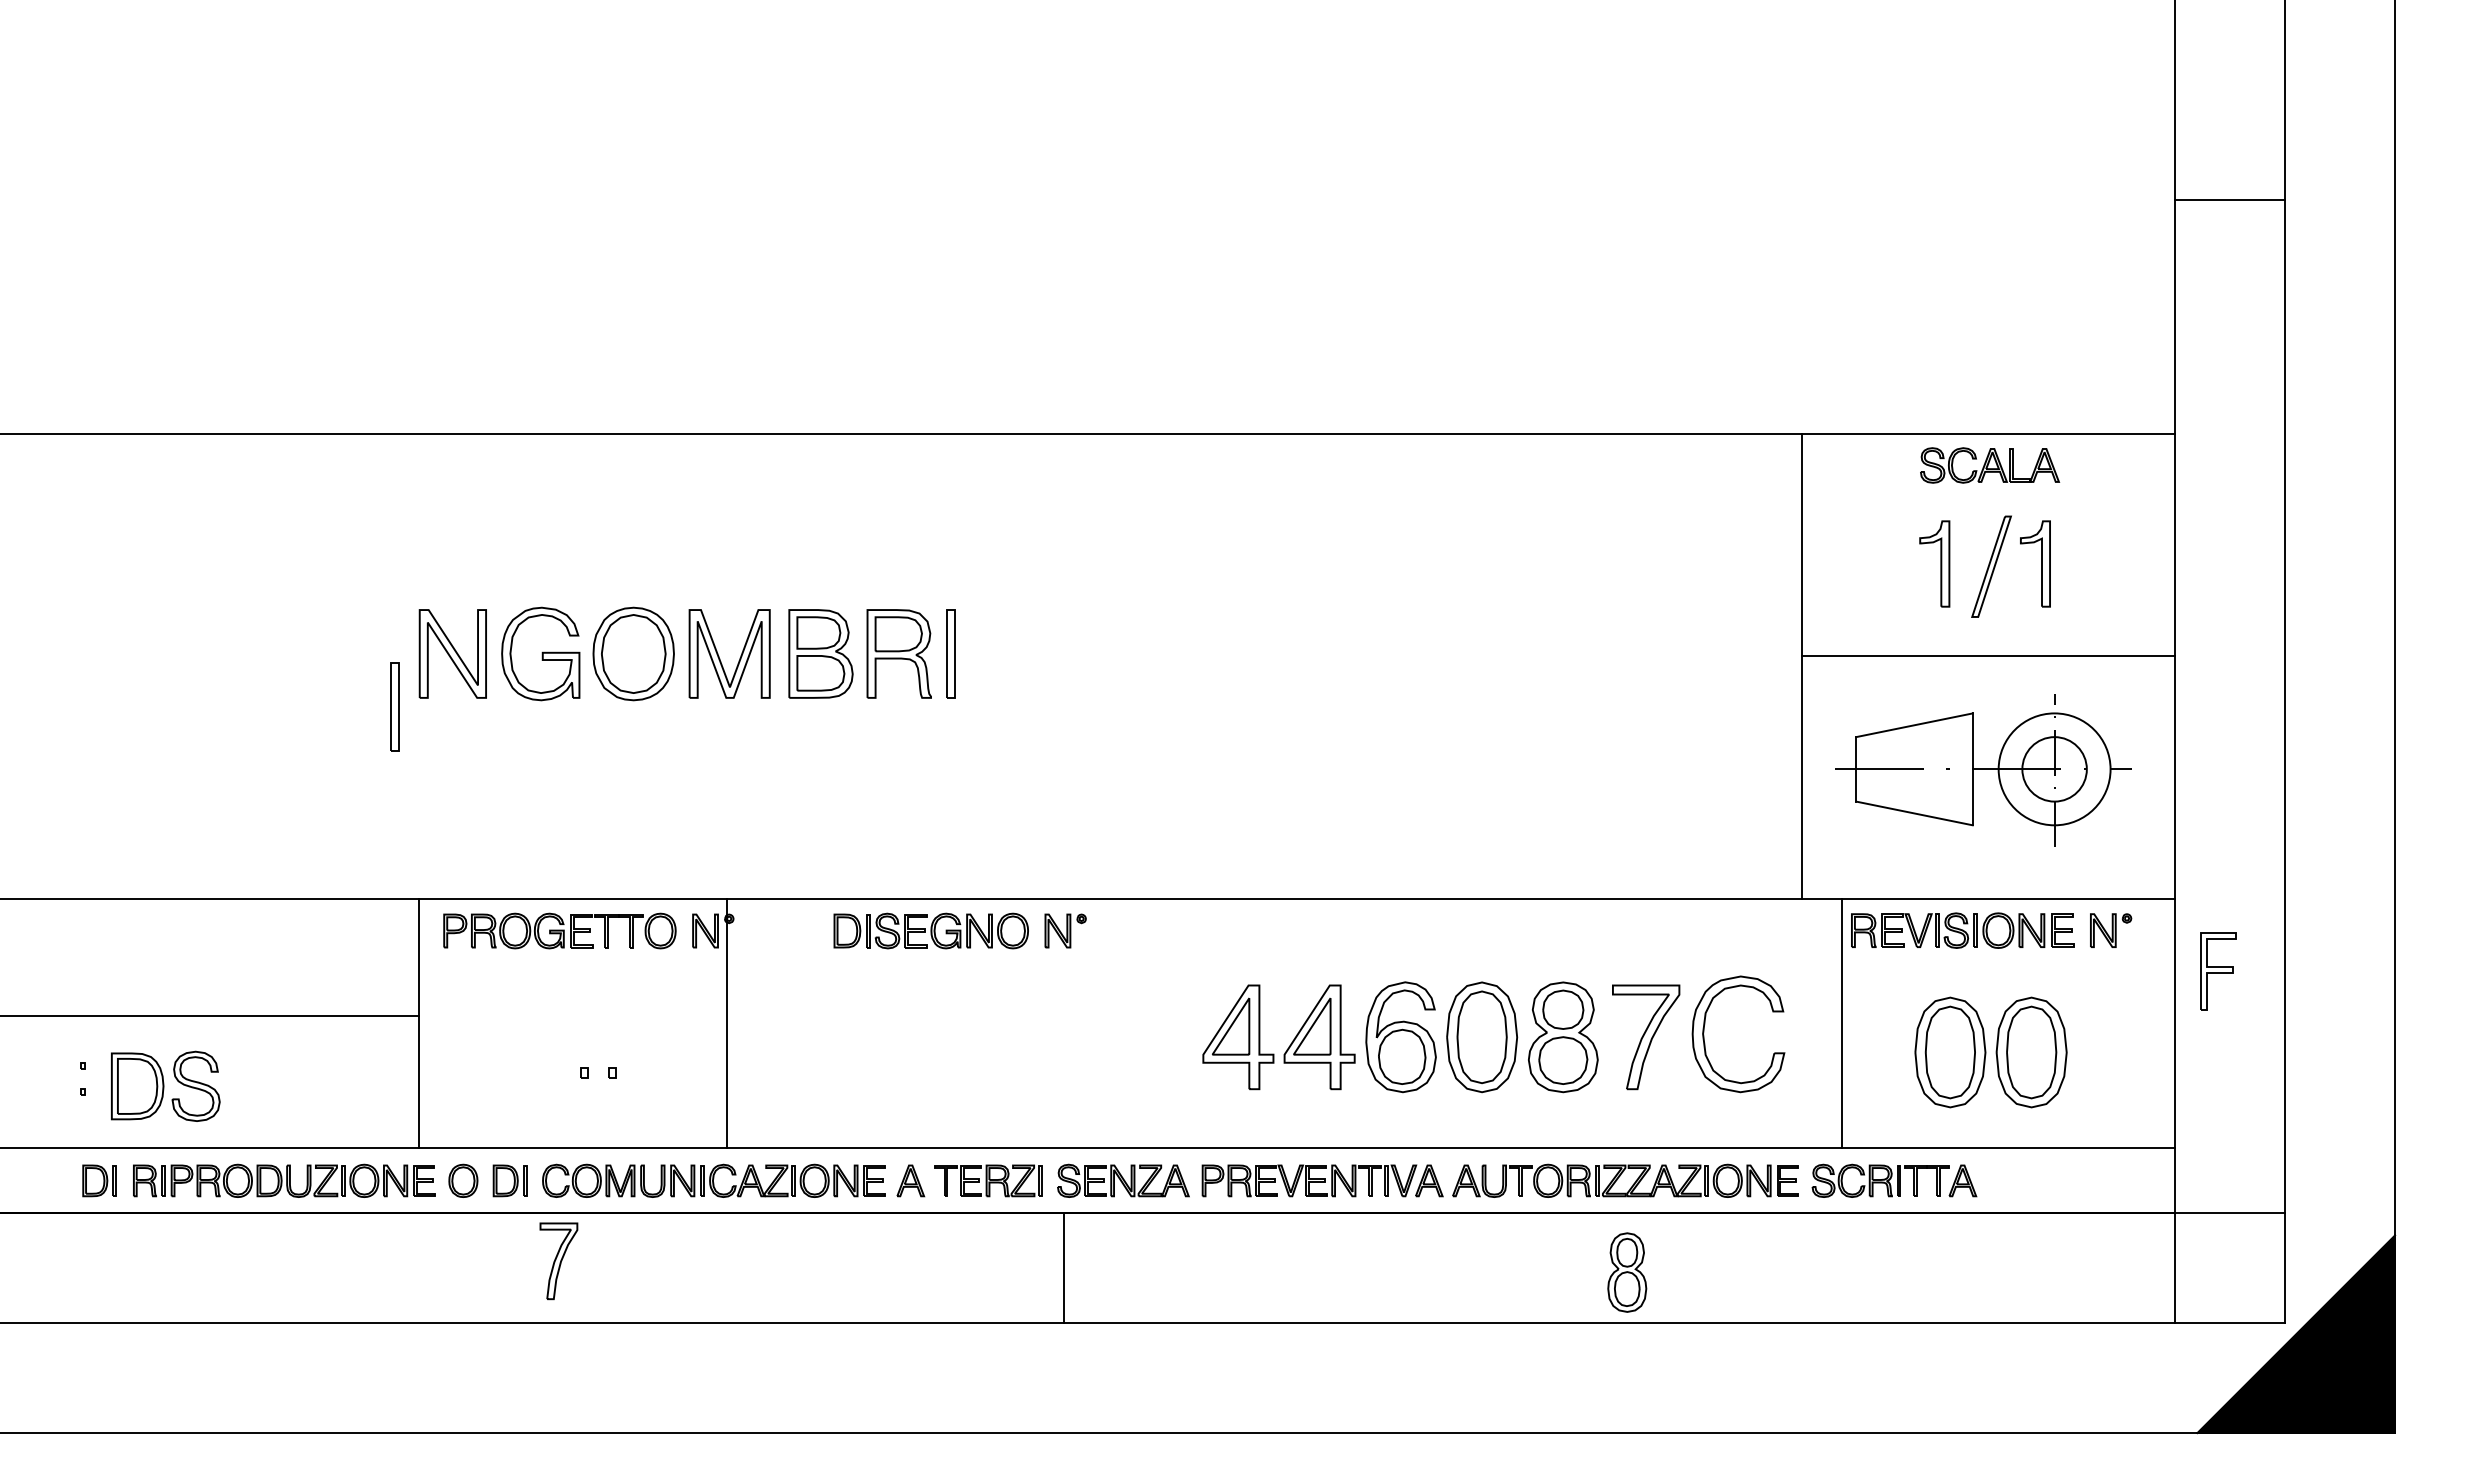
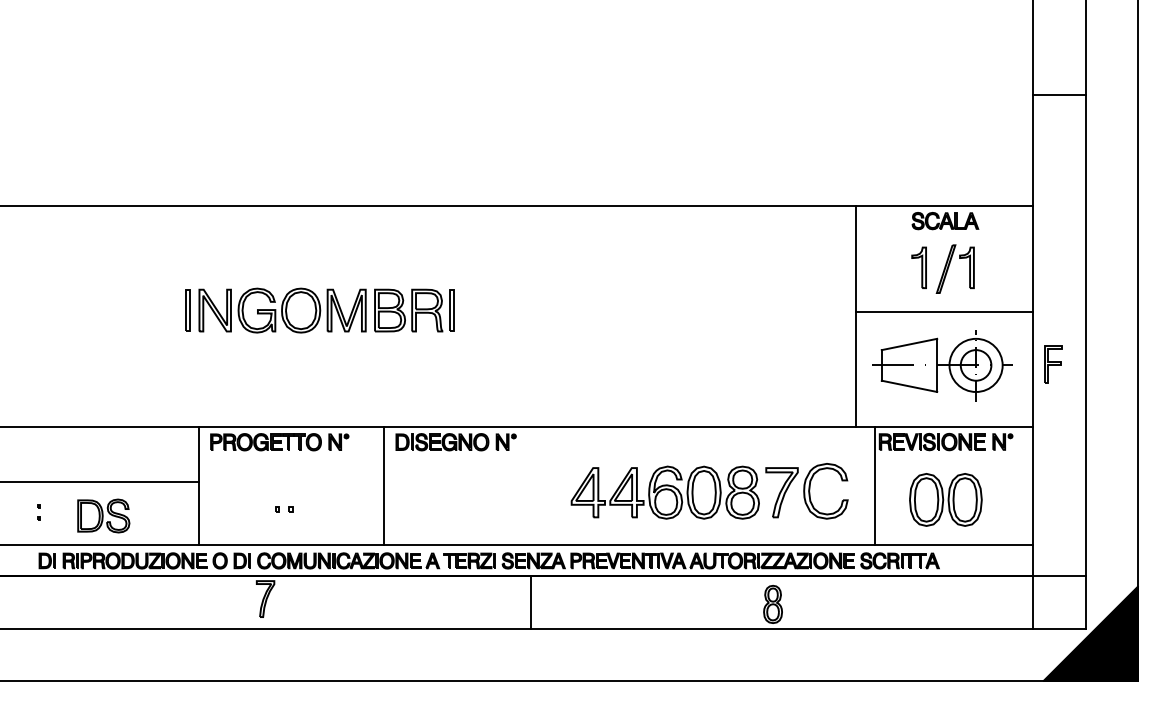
part: (394, 706) -> (187, 310), moved
part: (2217, 971) -> (1053, 364), moved
line: (727, 1024) -> (384, 486), moved
part: (165, 1085) -> (103, 515), moved
line: (1063, 1268) -> (531, 602), moved

